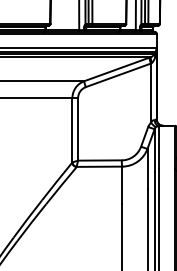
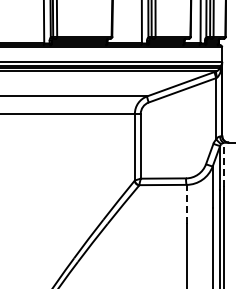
line: (158, 146) -> (224, 164), solid -> dashed
line: (122, 185) -> (186, 204), solid -> dashed

